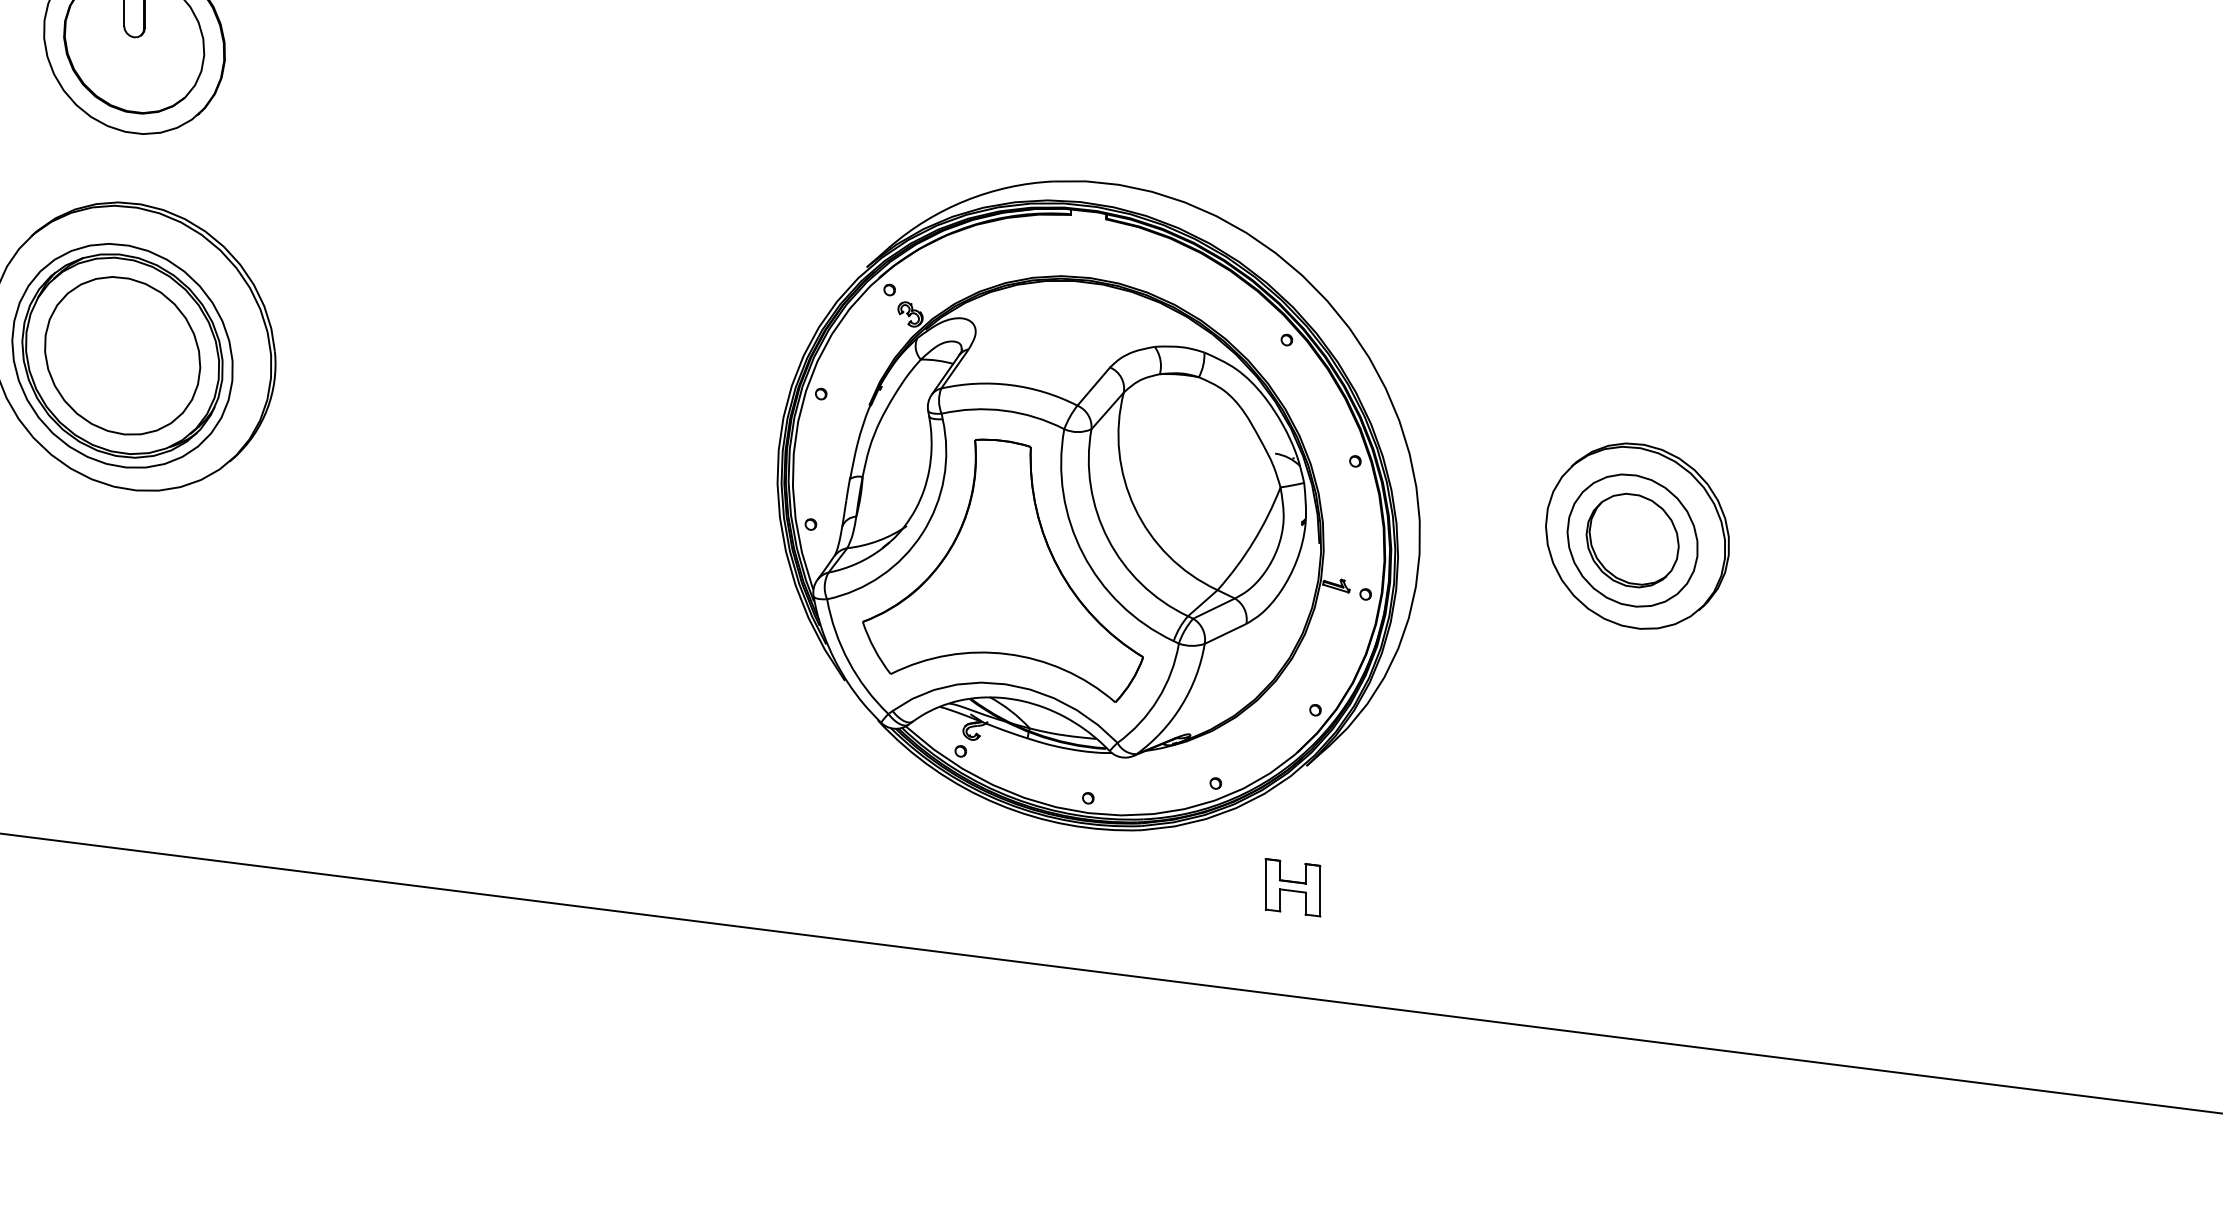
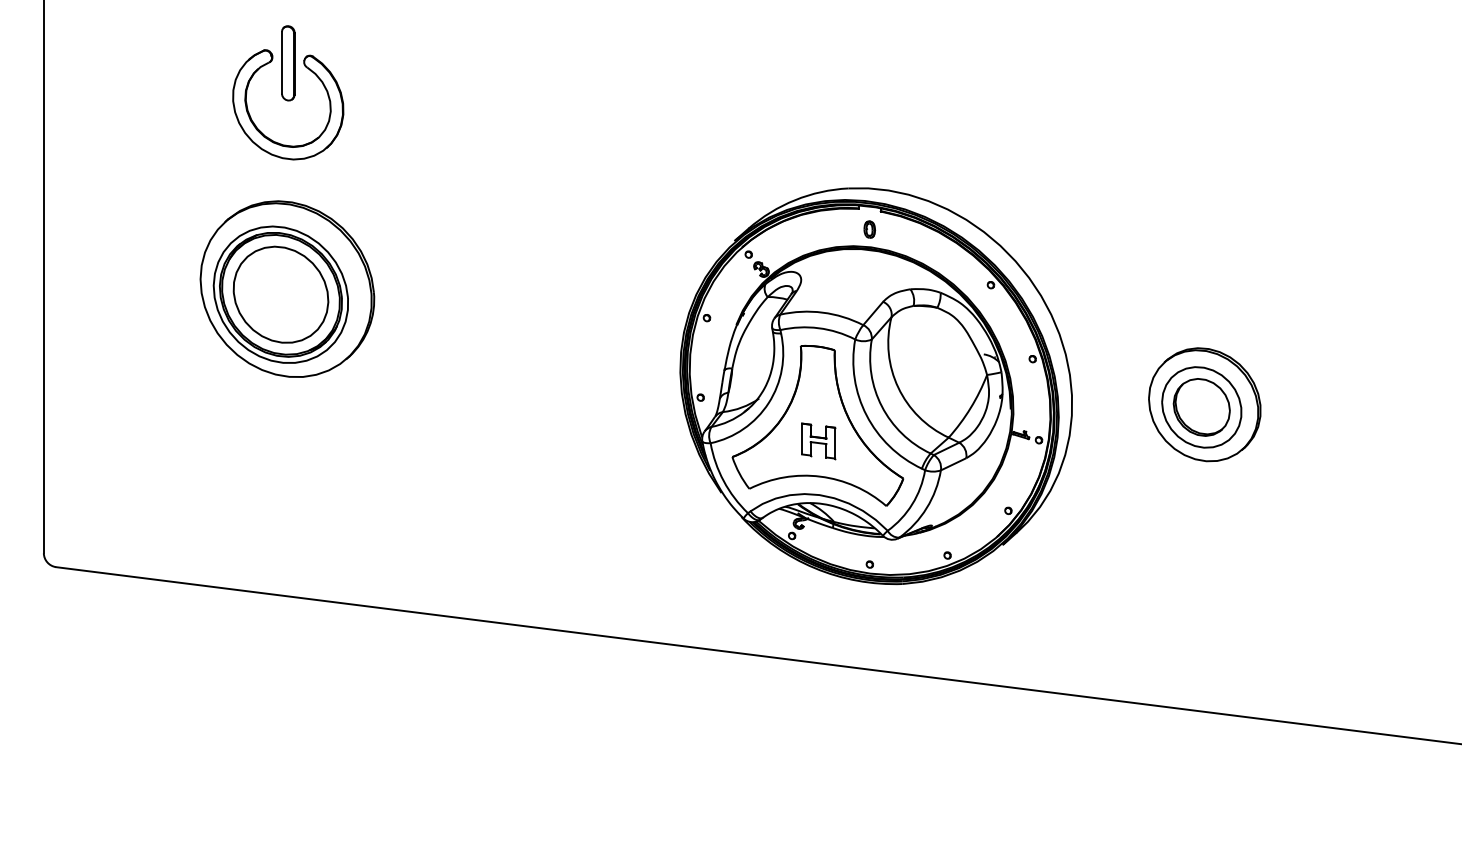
part: (1087, 248) -> (869, 229), added
part: (1292, 888) -> (818, 441), moved

